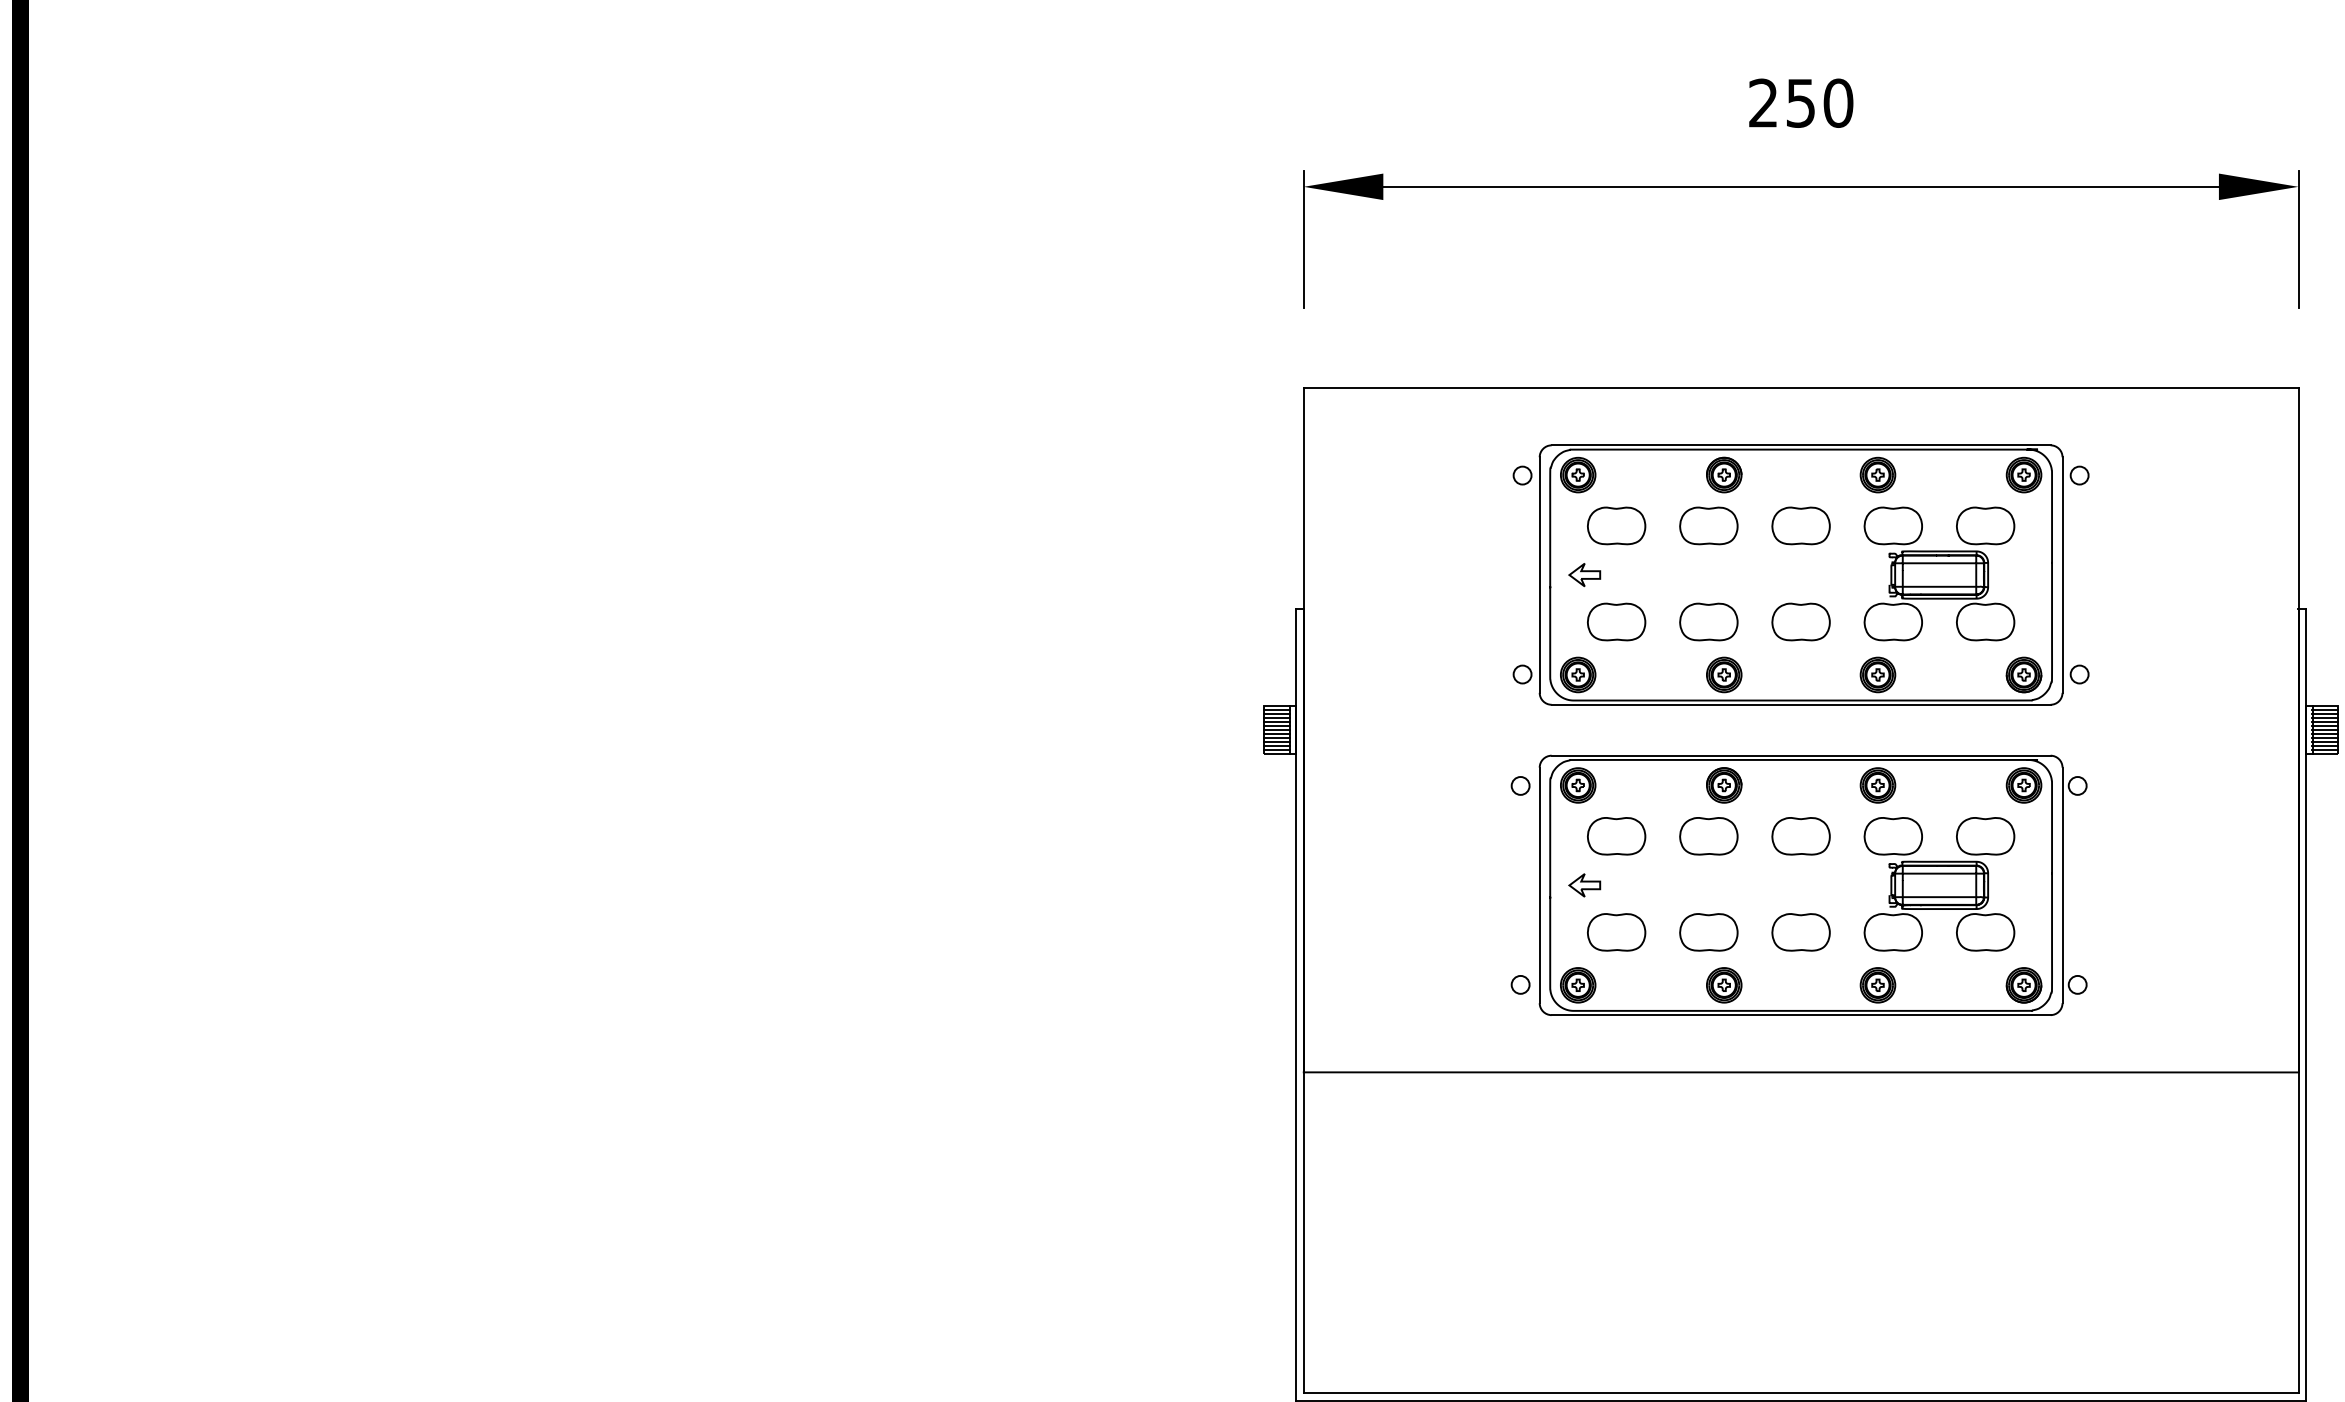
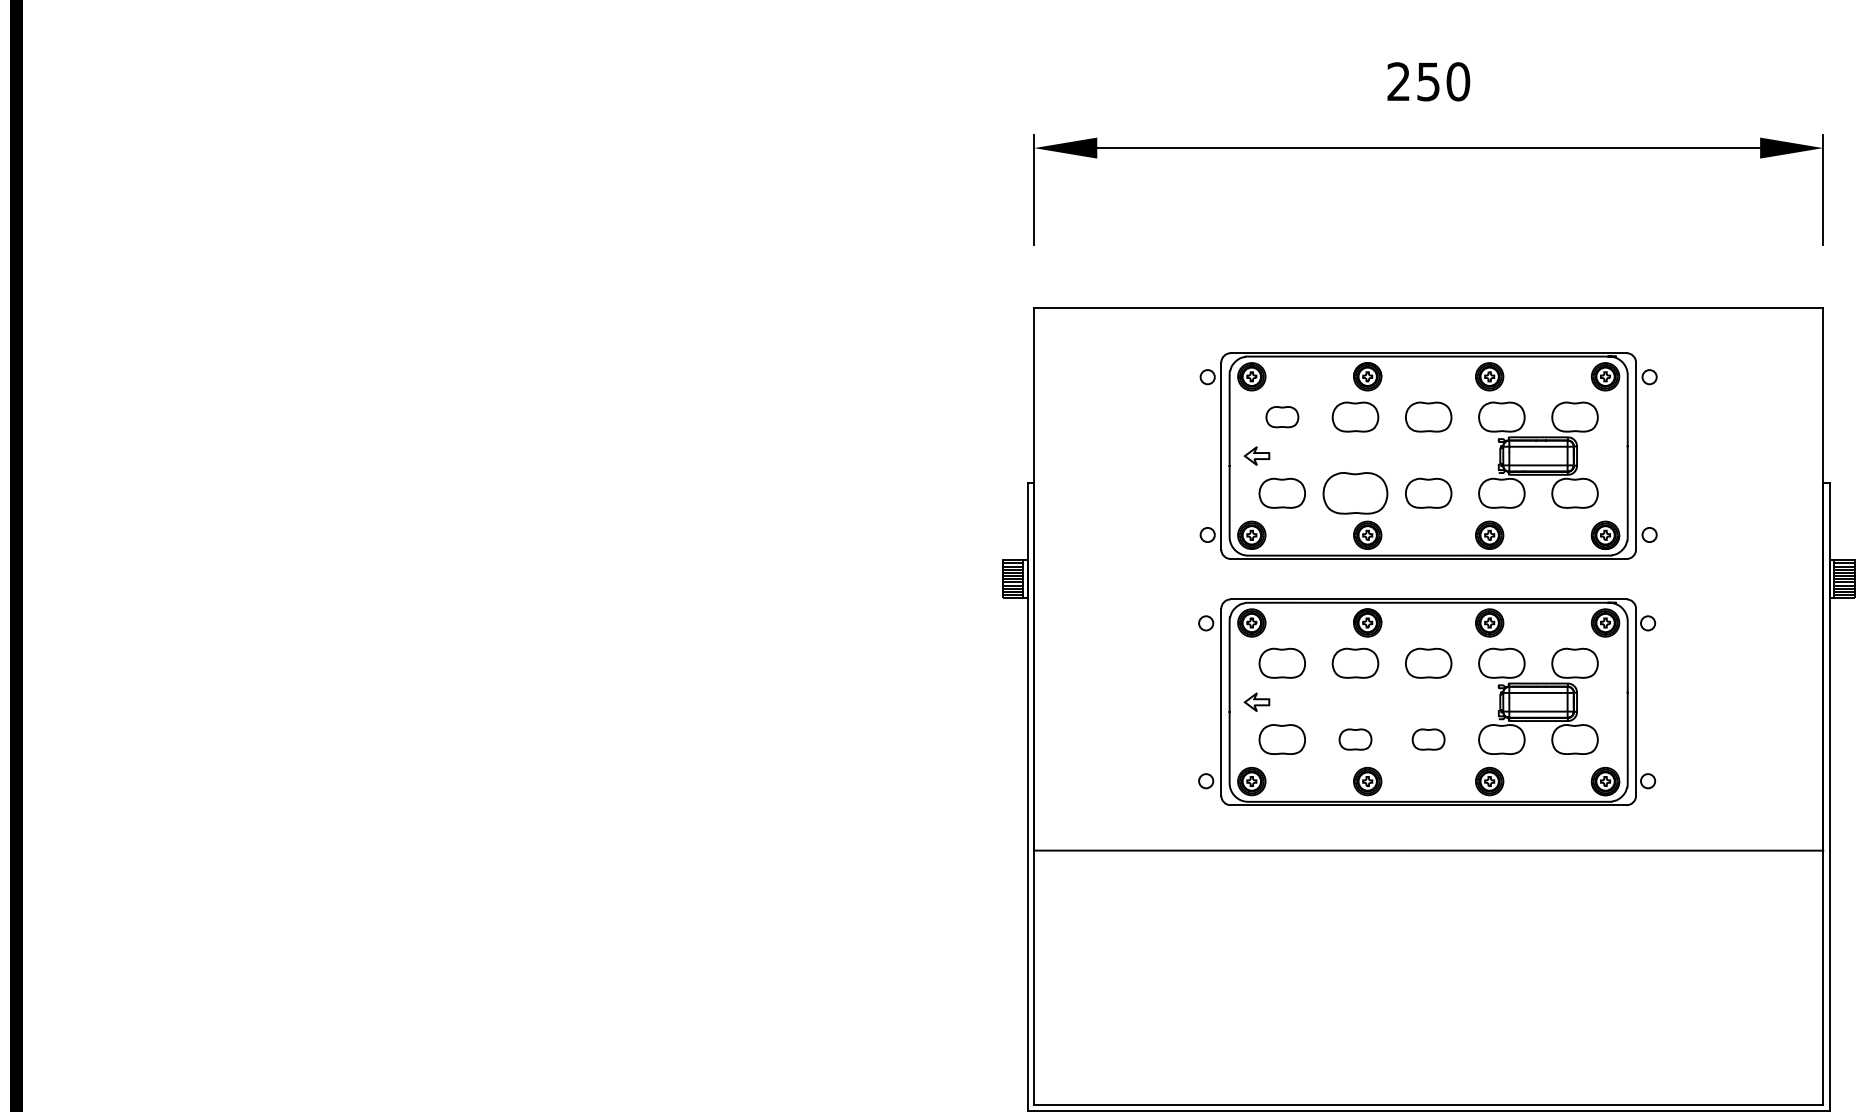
part: (1616, 525) -> (1282, 416), size x0.7
part: (1708, 621) -> (1355, 492), size x1.4
part: (1708, 932) -> (1355, 739), size x0.7
part: (1800, 932) -> (1428, 739), size x0.7

